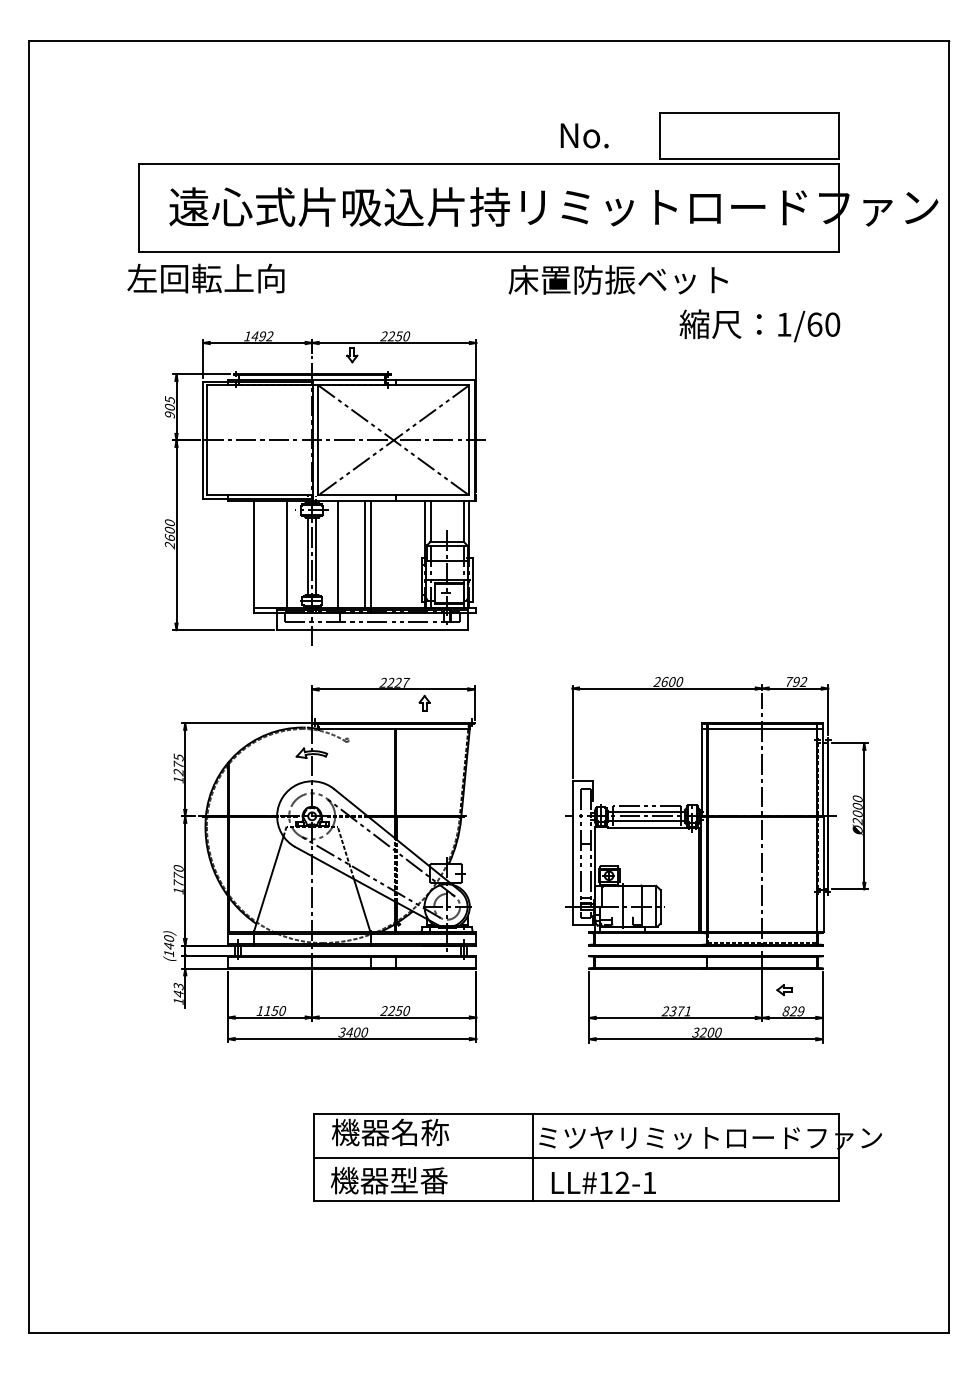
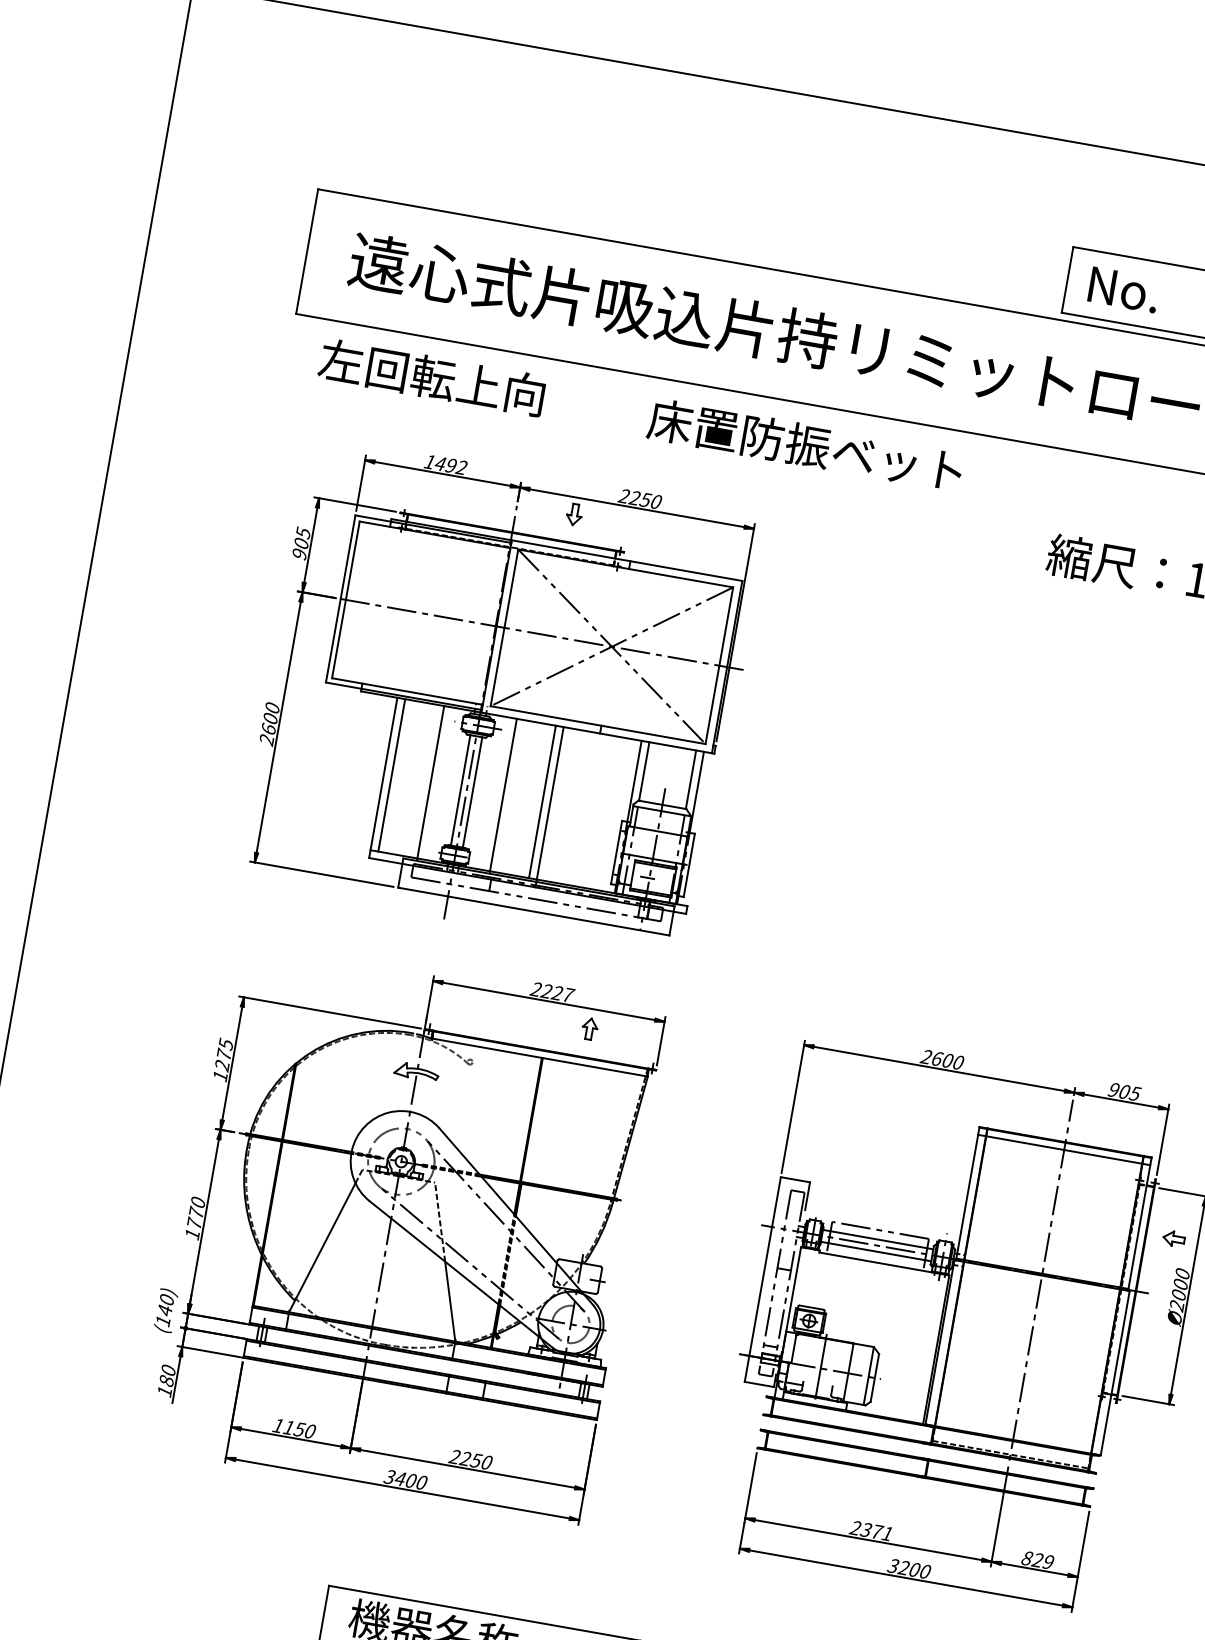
text: (584, 135) -> (1123, 289), moved
text: (205, 278) -> (431, 377), moved
text: (617, 279) -> (804, 444), moved
line: (259, 553) -> (392, 774), added
text: (796, 681) -> (1124, 1091), 792 -> 905
text: (178, 990) -> (167, 1376), 143 -> 180
part: (784, 990) -> (1173, 1239), moved

